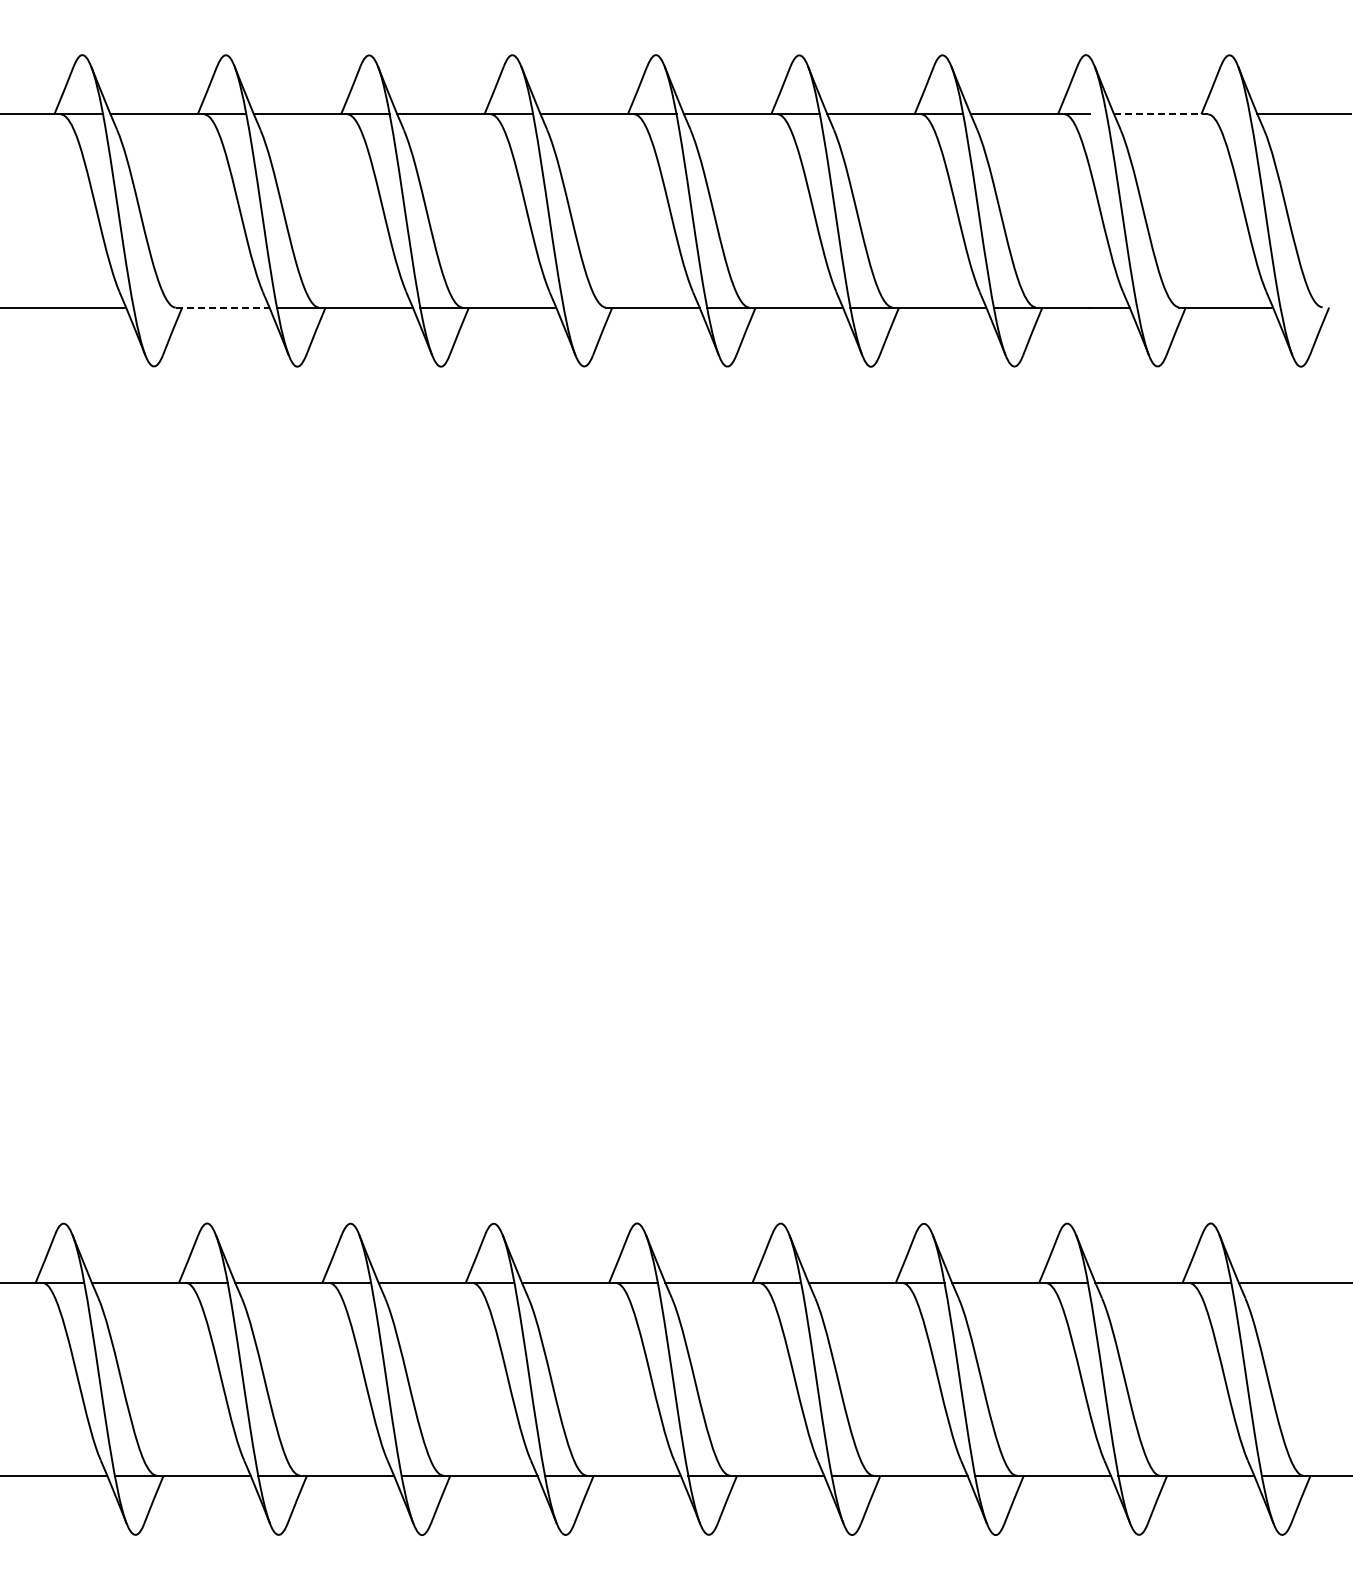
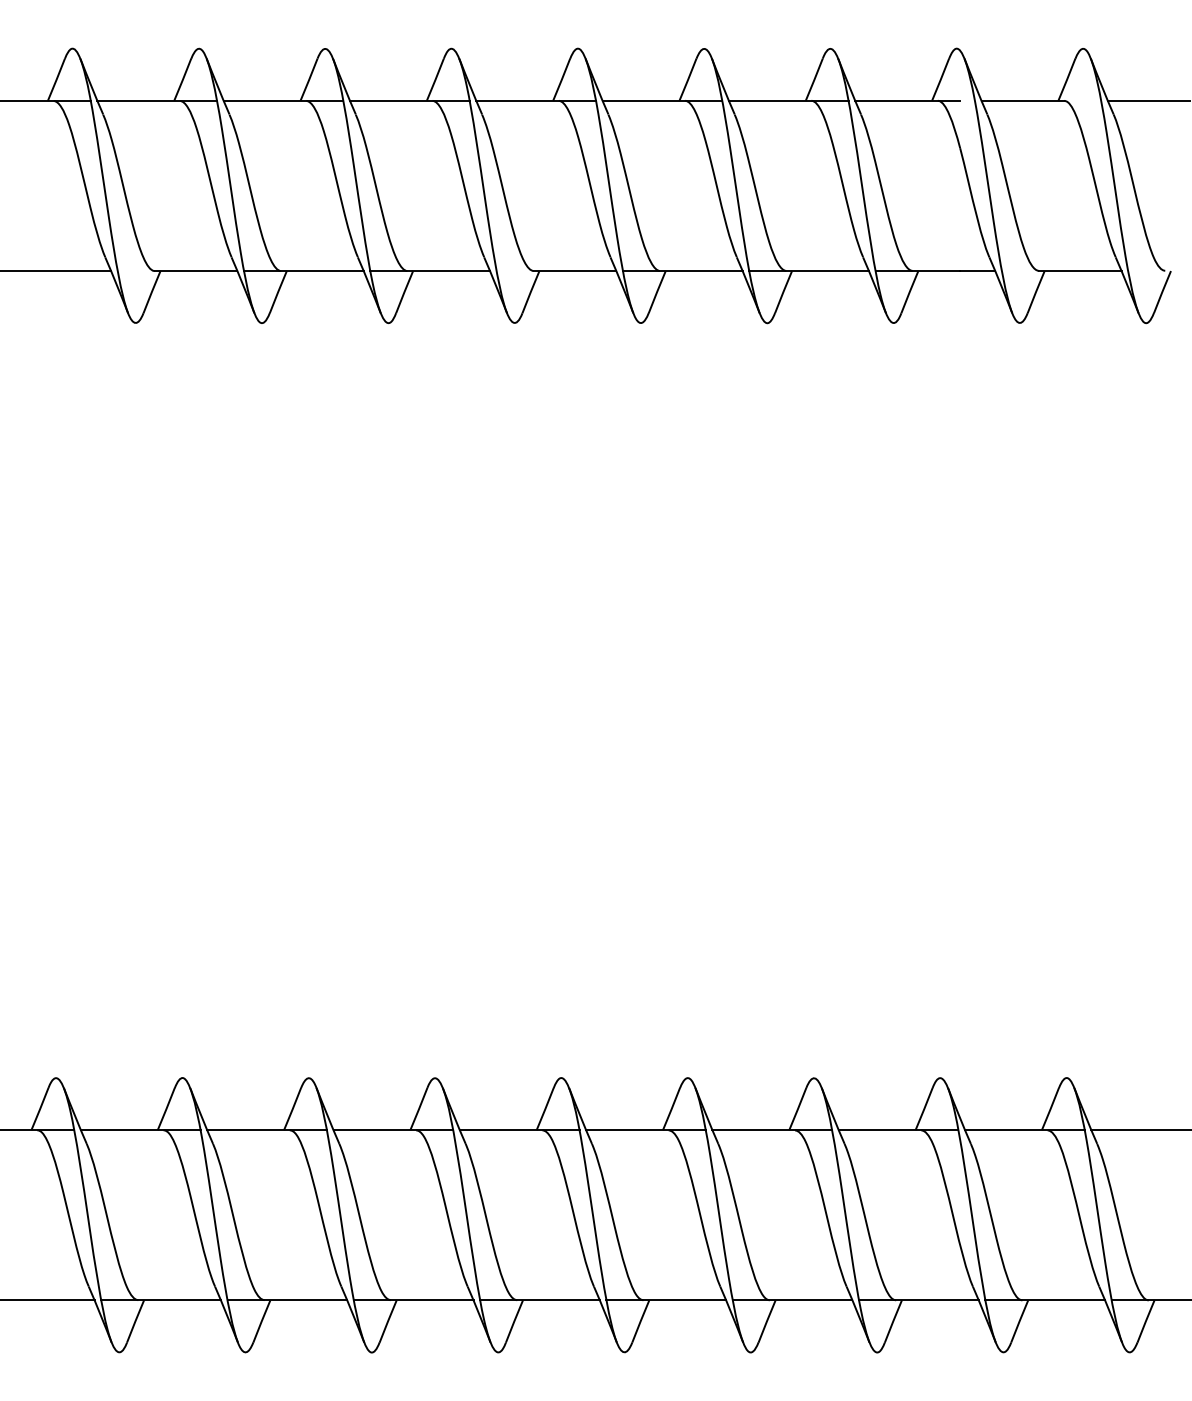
line: (1160, 114) -> (1022, 100), dashed -> solid
line: (222, 307) -> (196, 271), dashed -> solid

